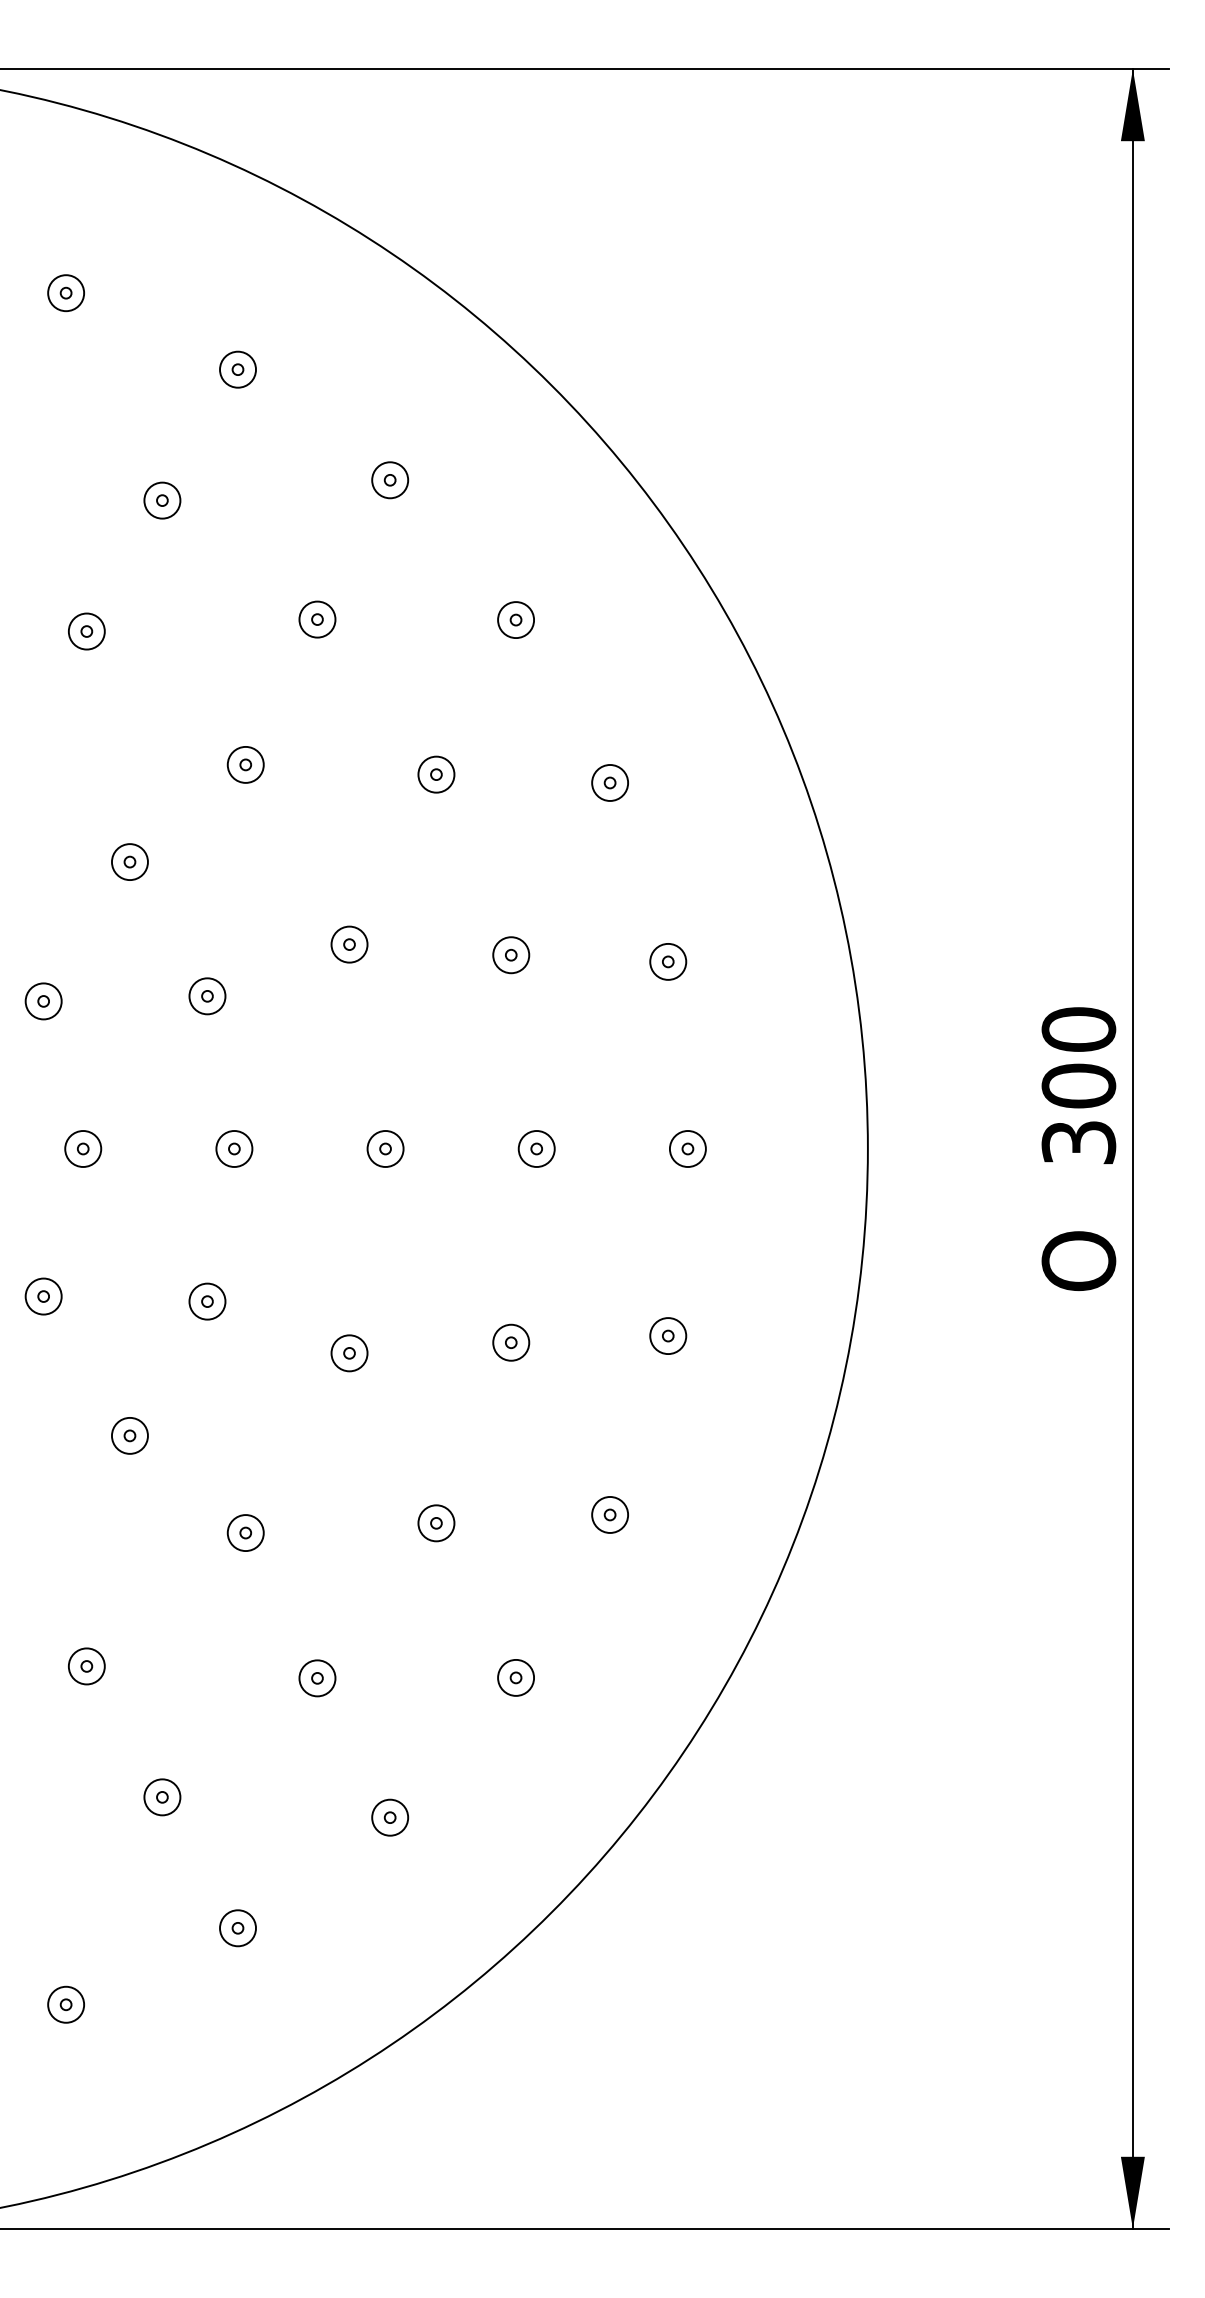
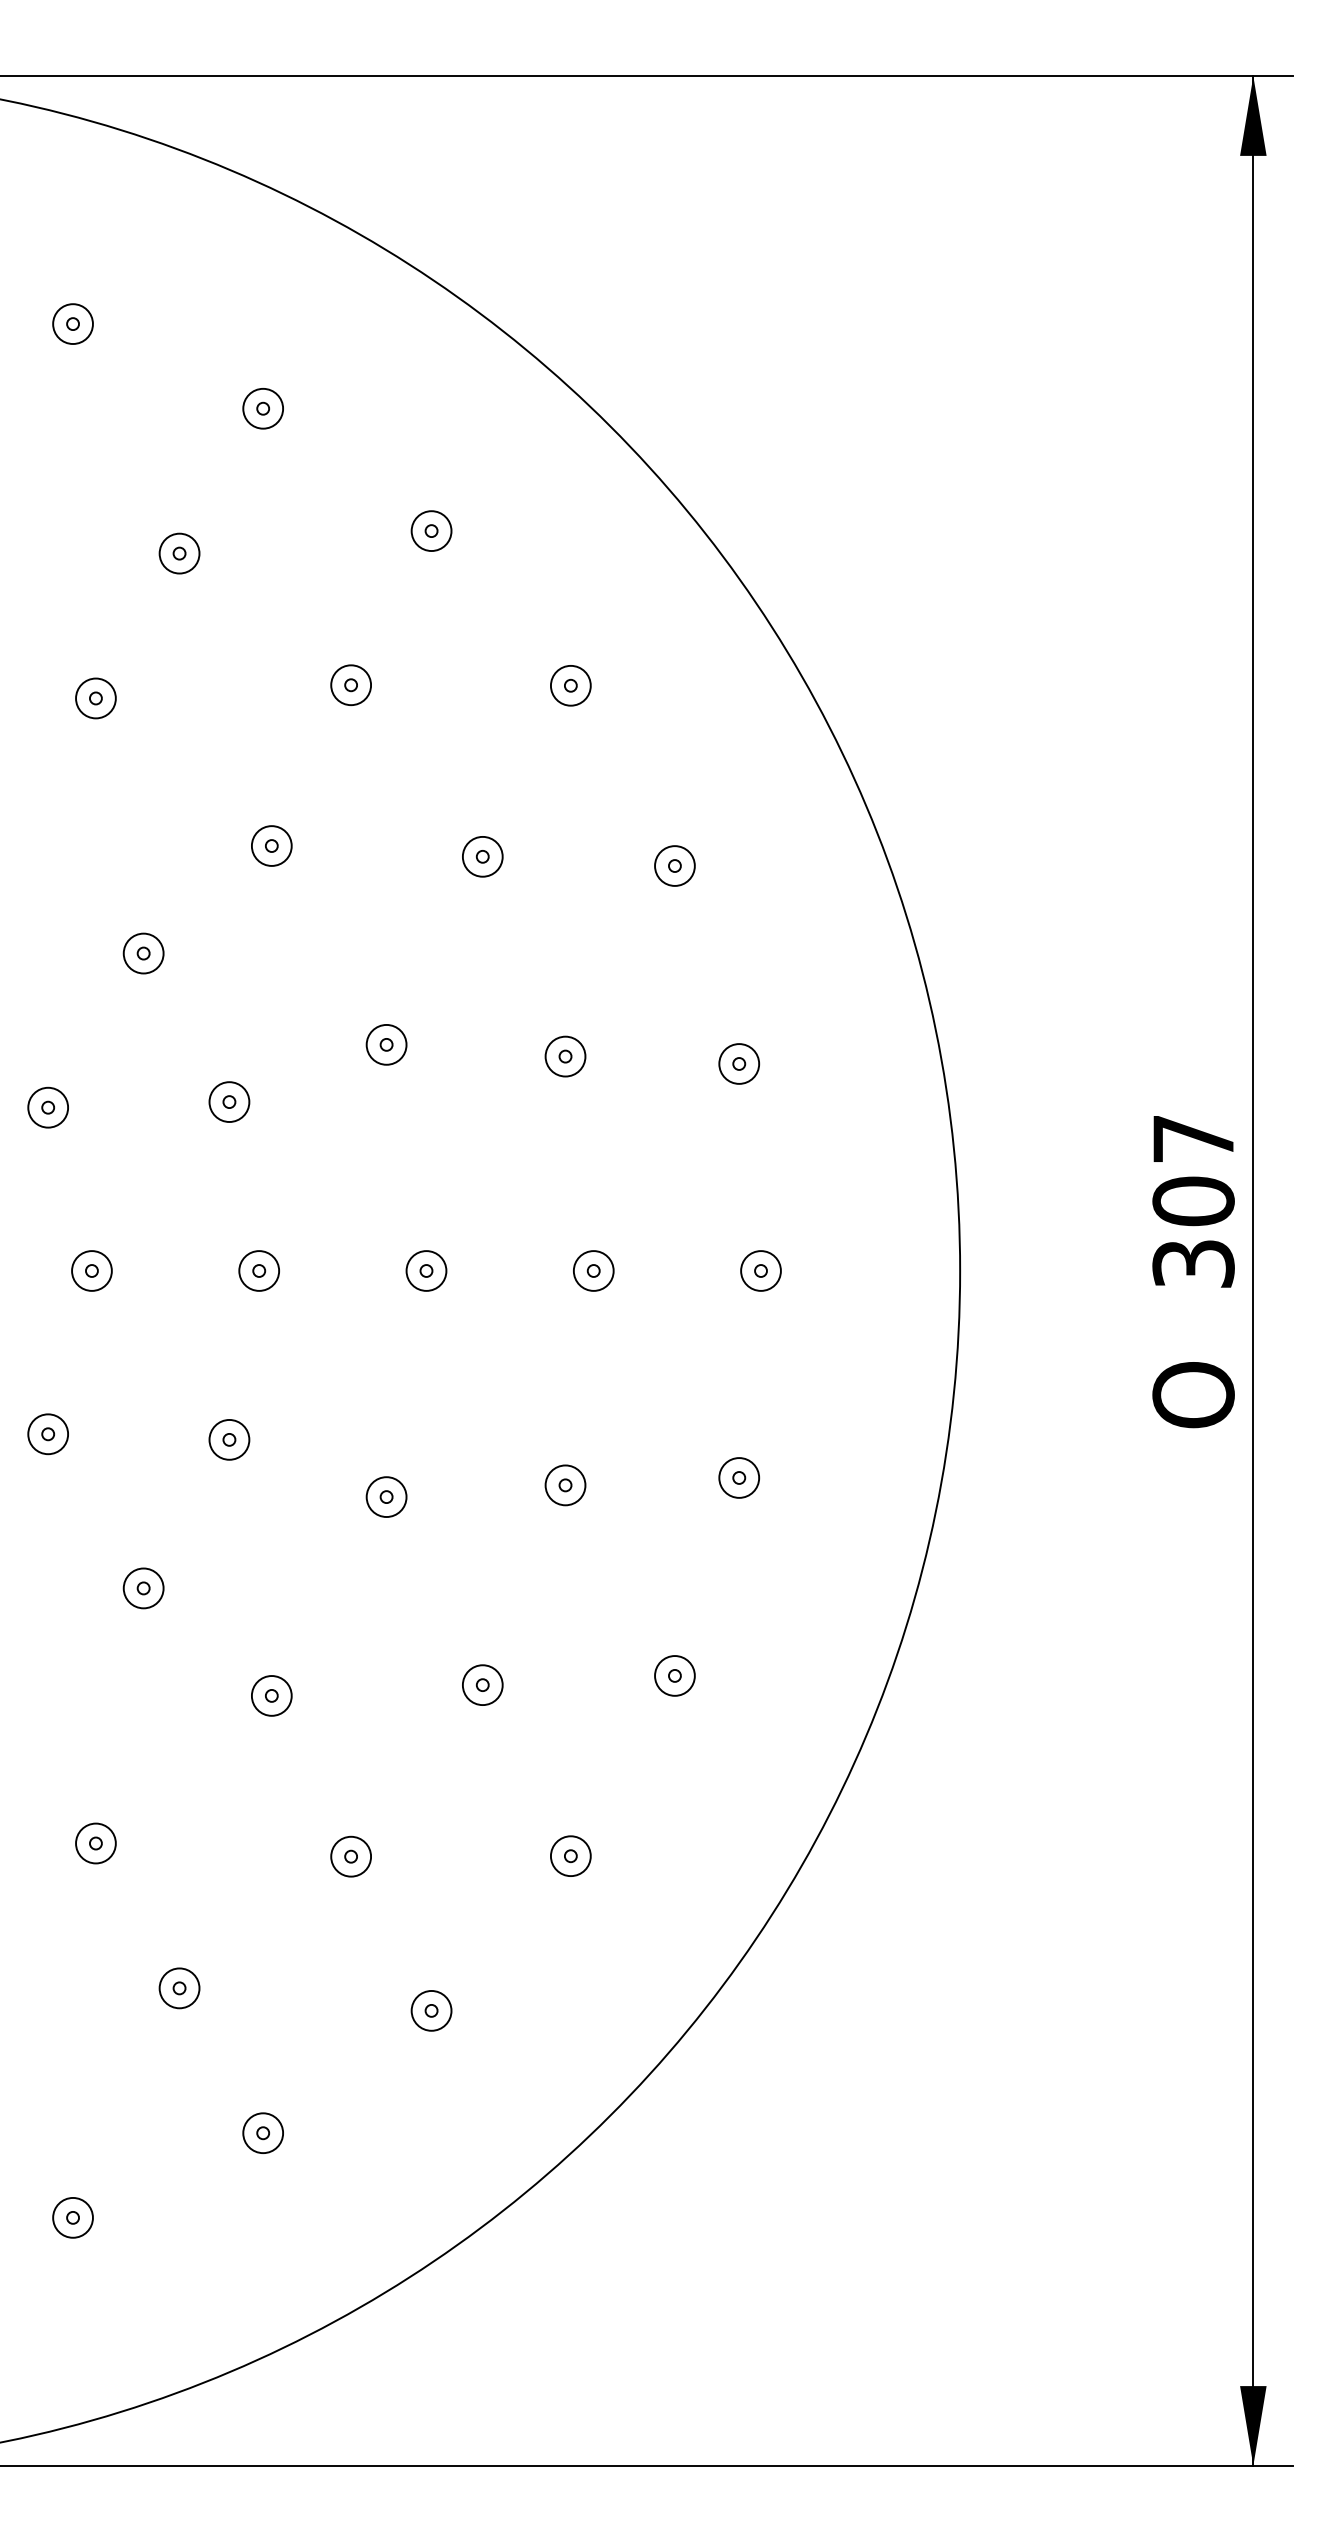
text: (1078, 1029) -> (1193, 1138), 300 -> 307

